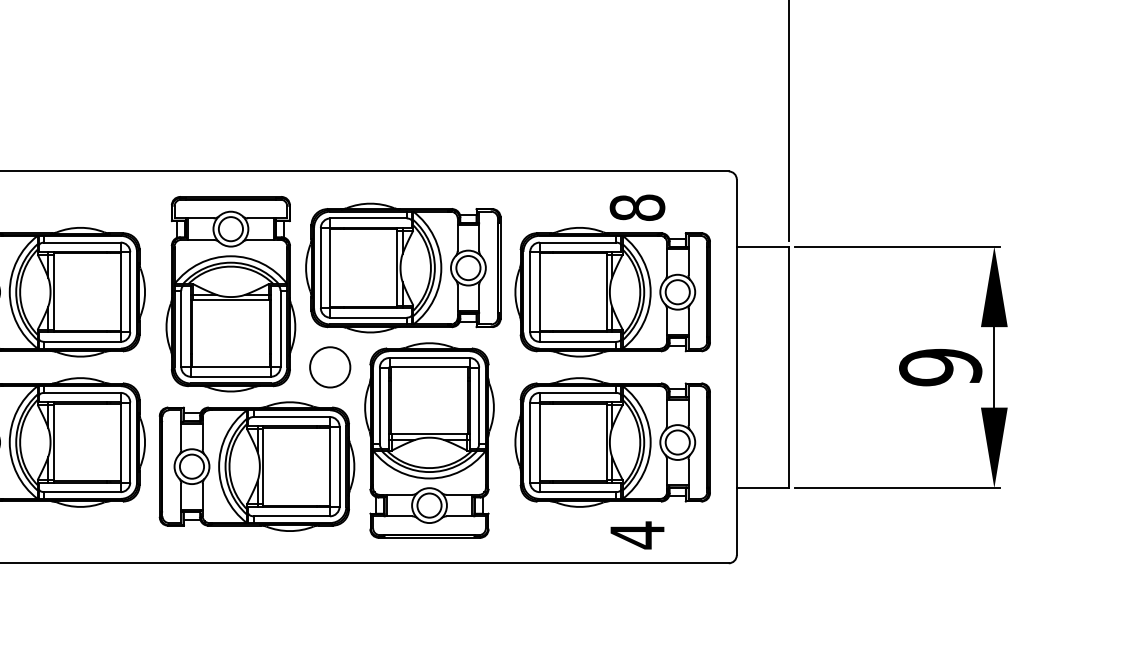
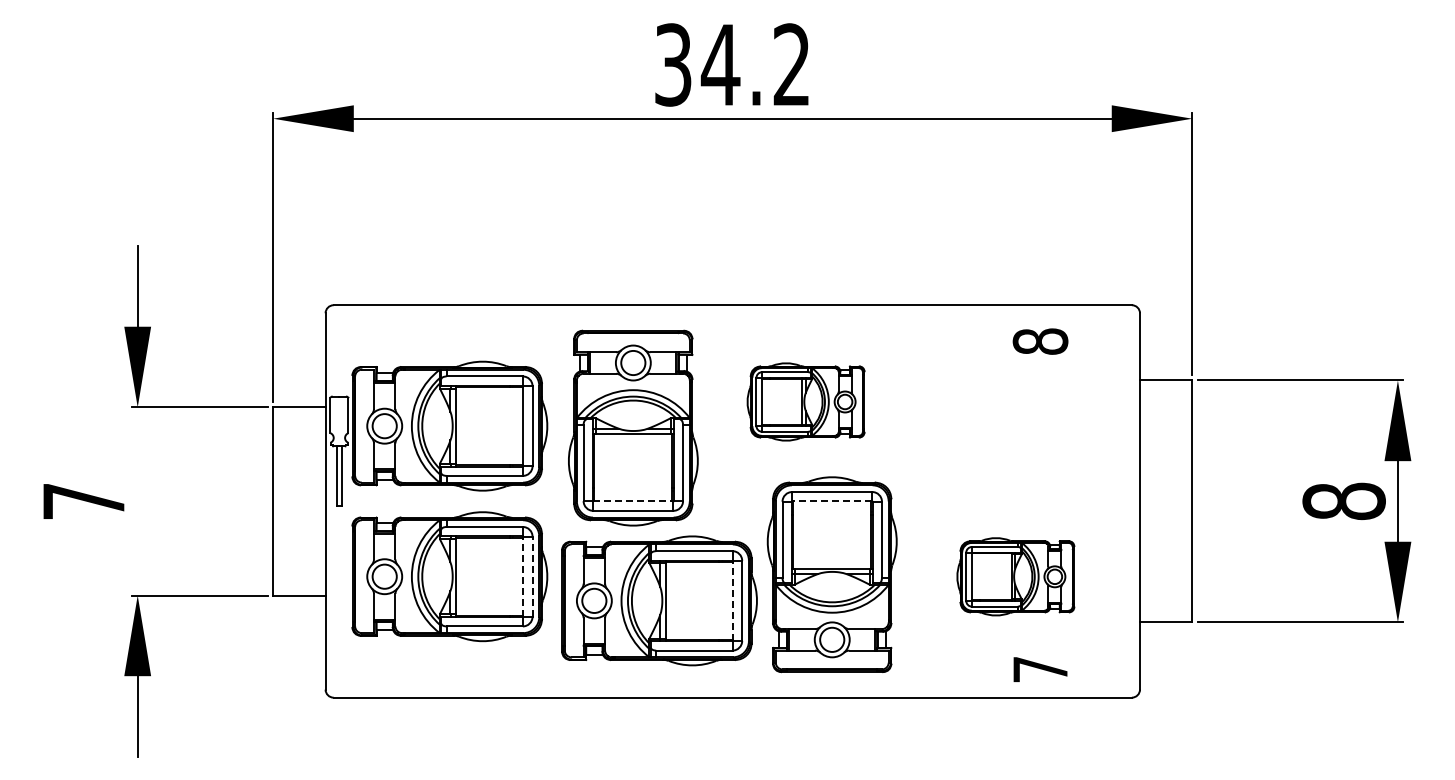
part: (402, 267) -> (805, 401), size x0.6
part: (612, 291) -> (1015, 425), removed
line: (231, 367) -> (633, 501), solid -> dashed
circle: (329, 367) -> (732, 501), removed
line: (428, 367) -> (831, 501), solid -> dashed
text: (940, 367) -> (1343, 501), 9 -> 8
line: (121, 442) -> (523, 576), solid -> dashed
line: (130, 442) -> (532, 576), solid -> dashed
part: (612, 442) -> (1015, 576), size x0.6
line: (329, 466) -> (732, 600), solid -> dashed
text: (637, 535) -> (1040, 669), 4 -> 7

